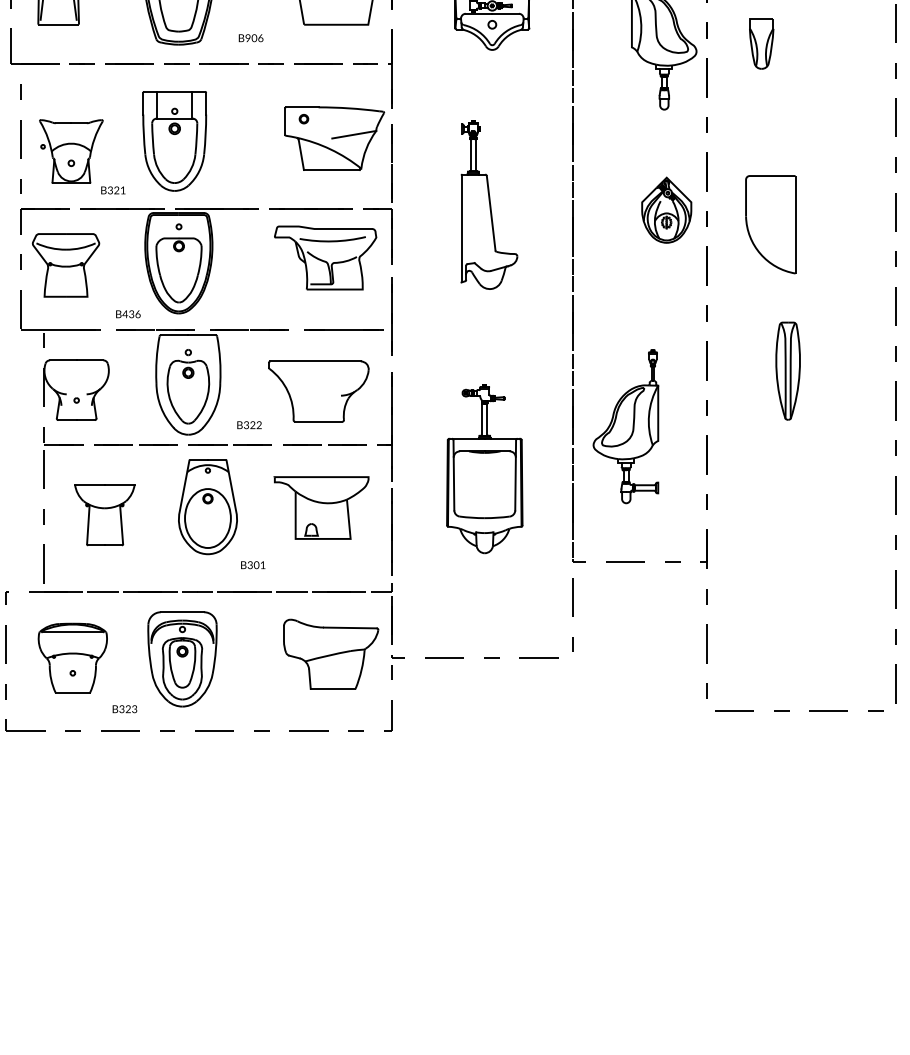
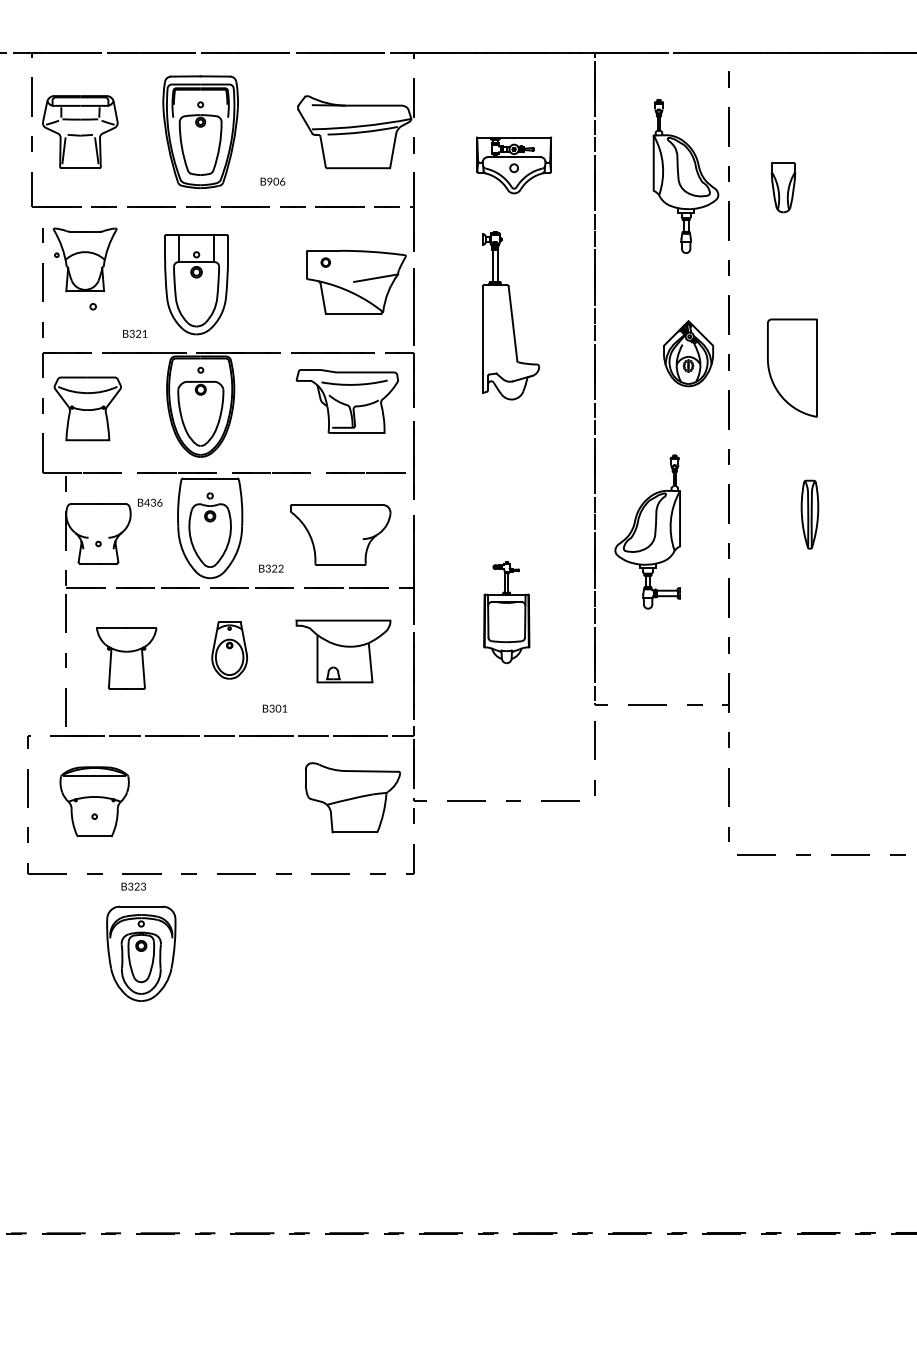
part: (70, 151) -> (84, 259), moved
part: (488, 205) -> (510, 315), moved
text: (128, 314) -> (150, 502), moved
part: (787, 371) -> (809, 514), size x0.7
part: (625, 426) -> (647, 531), moved
part: (484, 469) -> (506, 612), size x0.6
part: (207, 507) -> (229, 650), size x0.6
part: (182, 659) -> (141, 953), moved
text: (124, 709) -> (133, 886), moved

